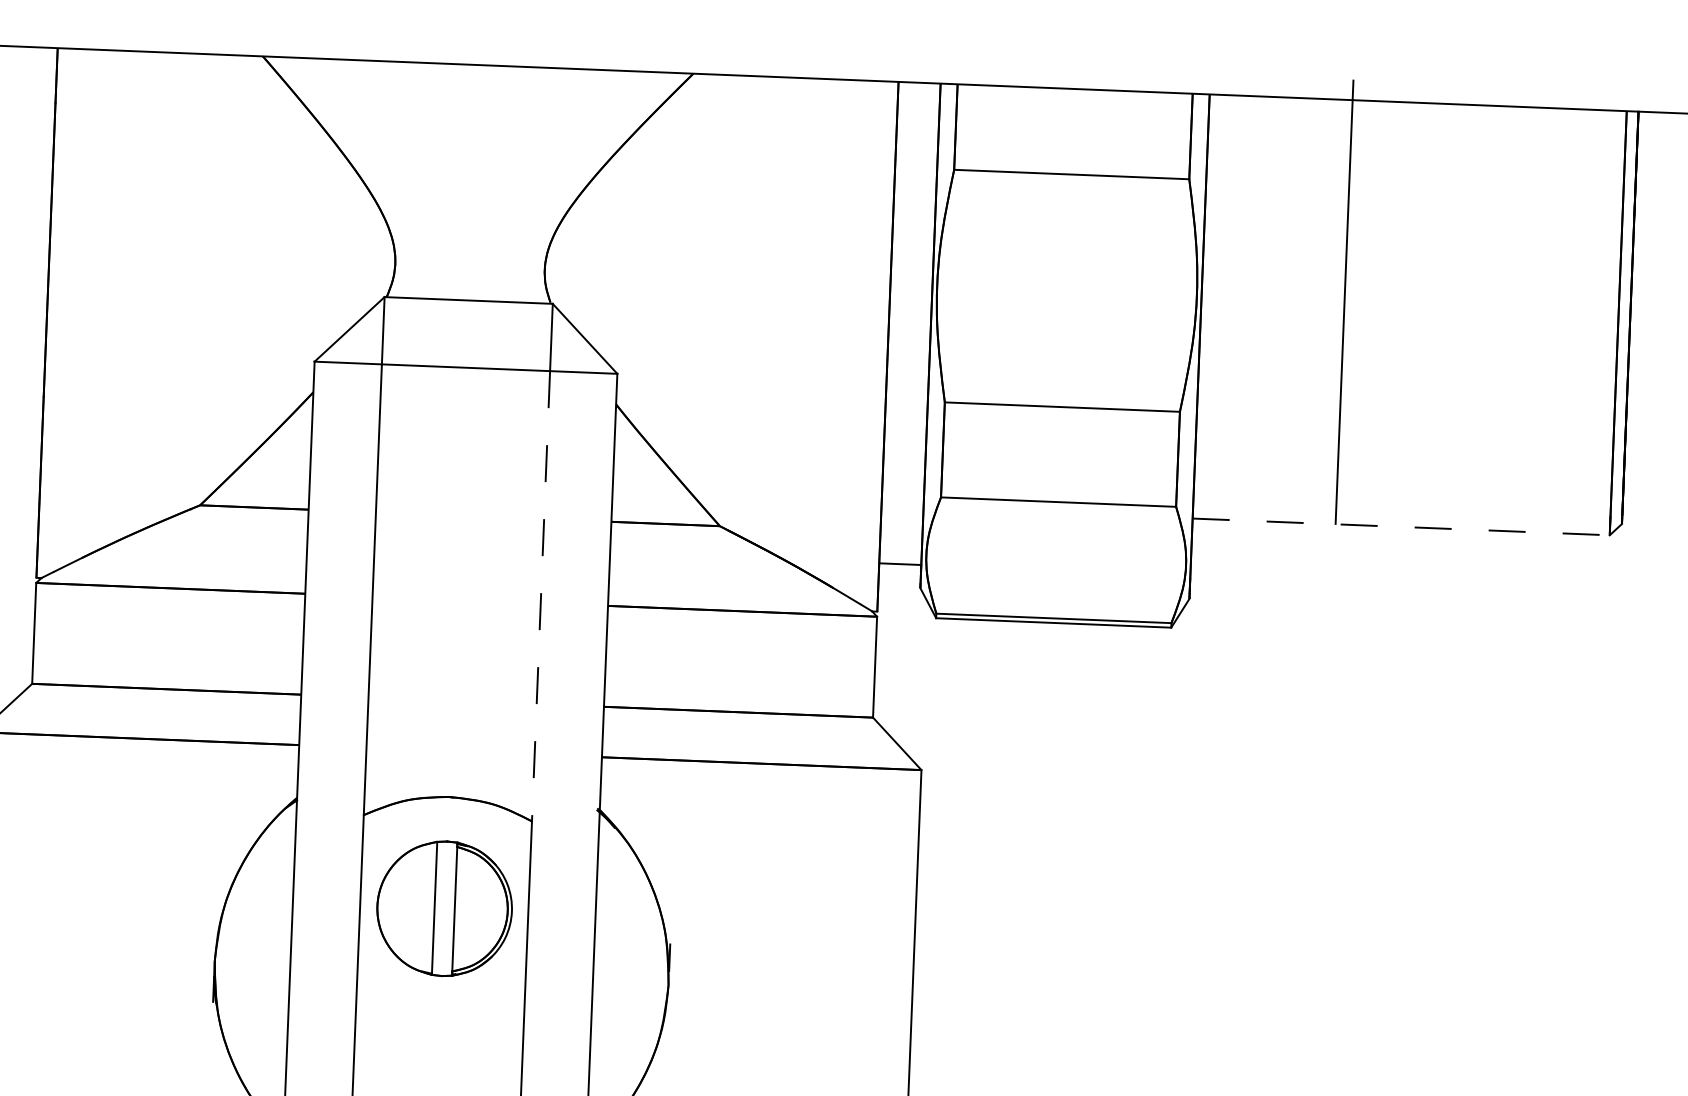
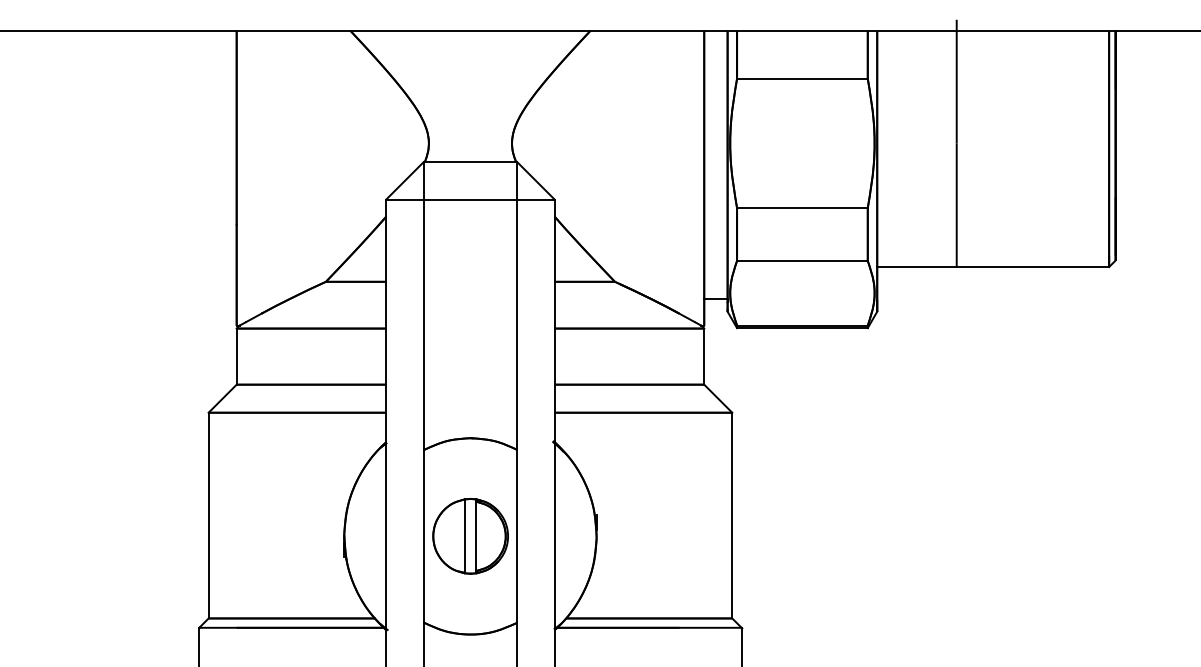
line: (1401, 527) -> (993, 267), dashed -> solid
line: (541, 597) -> (517, 325), dashed -> solid
part: (444, 909) -> (470, 536), moved

